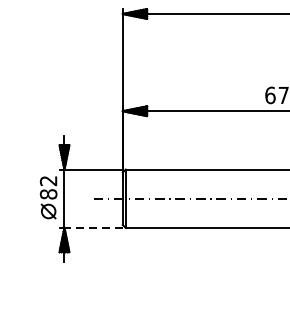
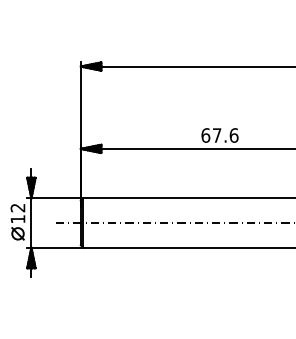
text: (48, 193) -> (17, 218), 82 -> 12
line: (94, 227) -> (56, 247), dashed -> solid

